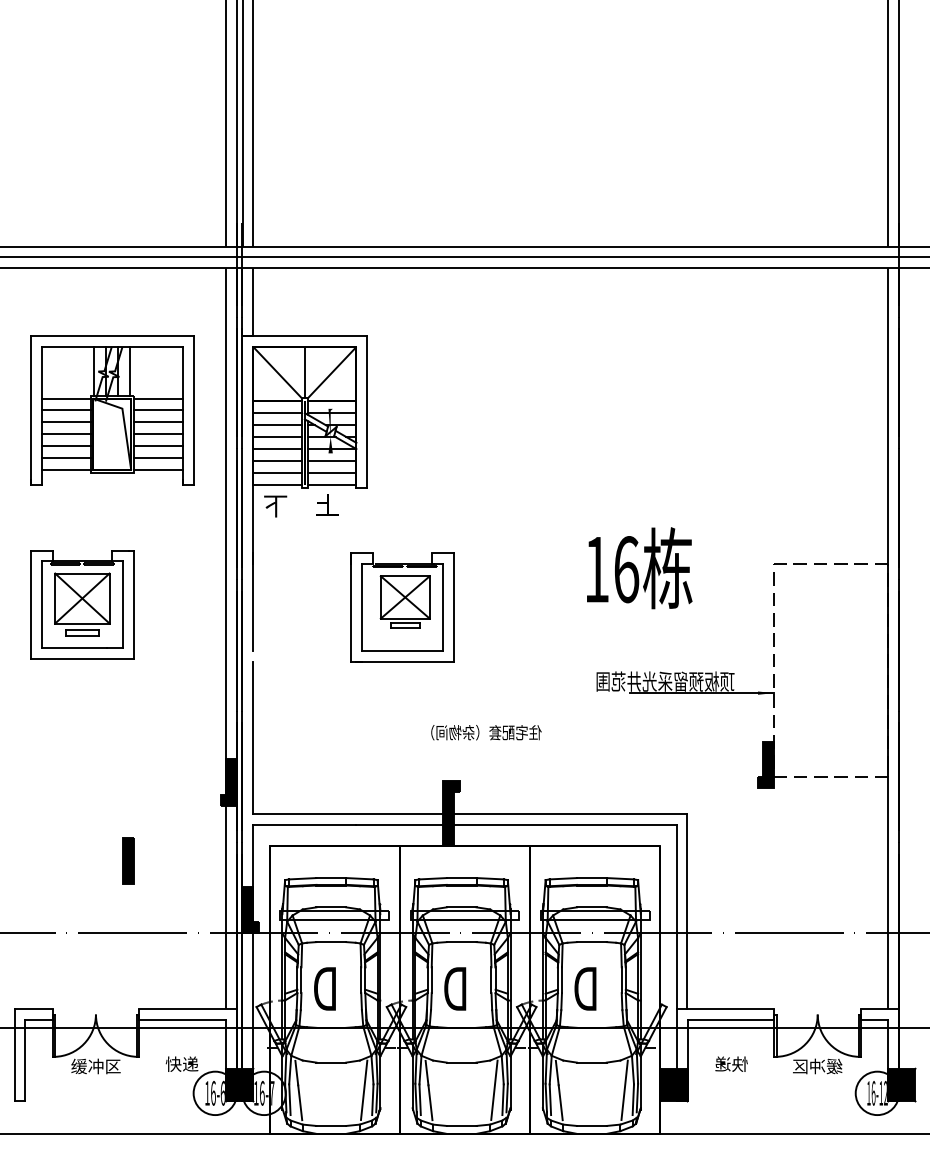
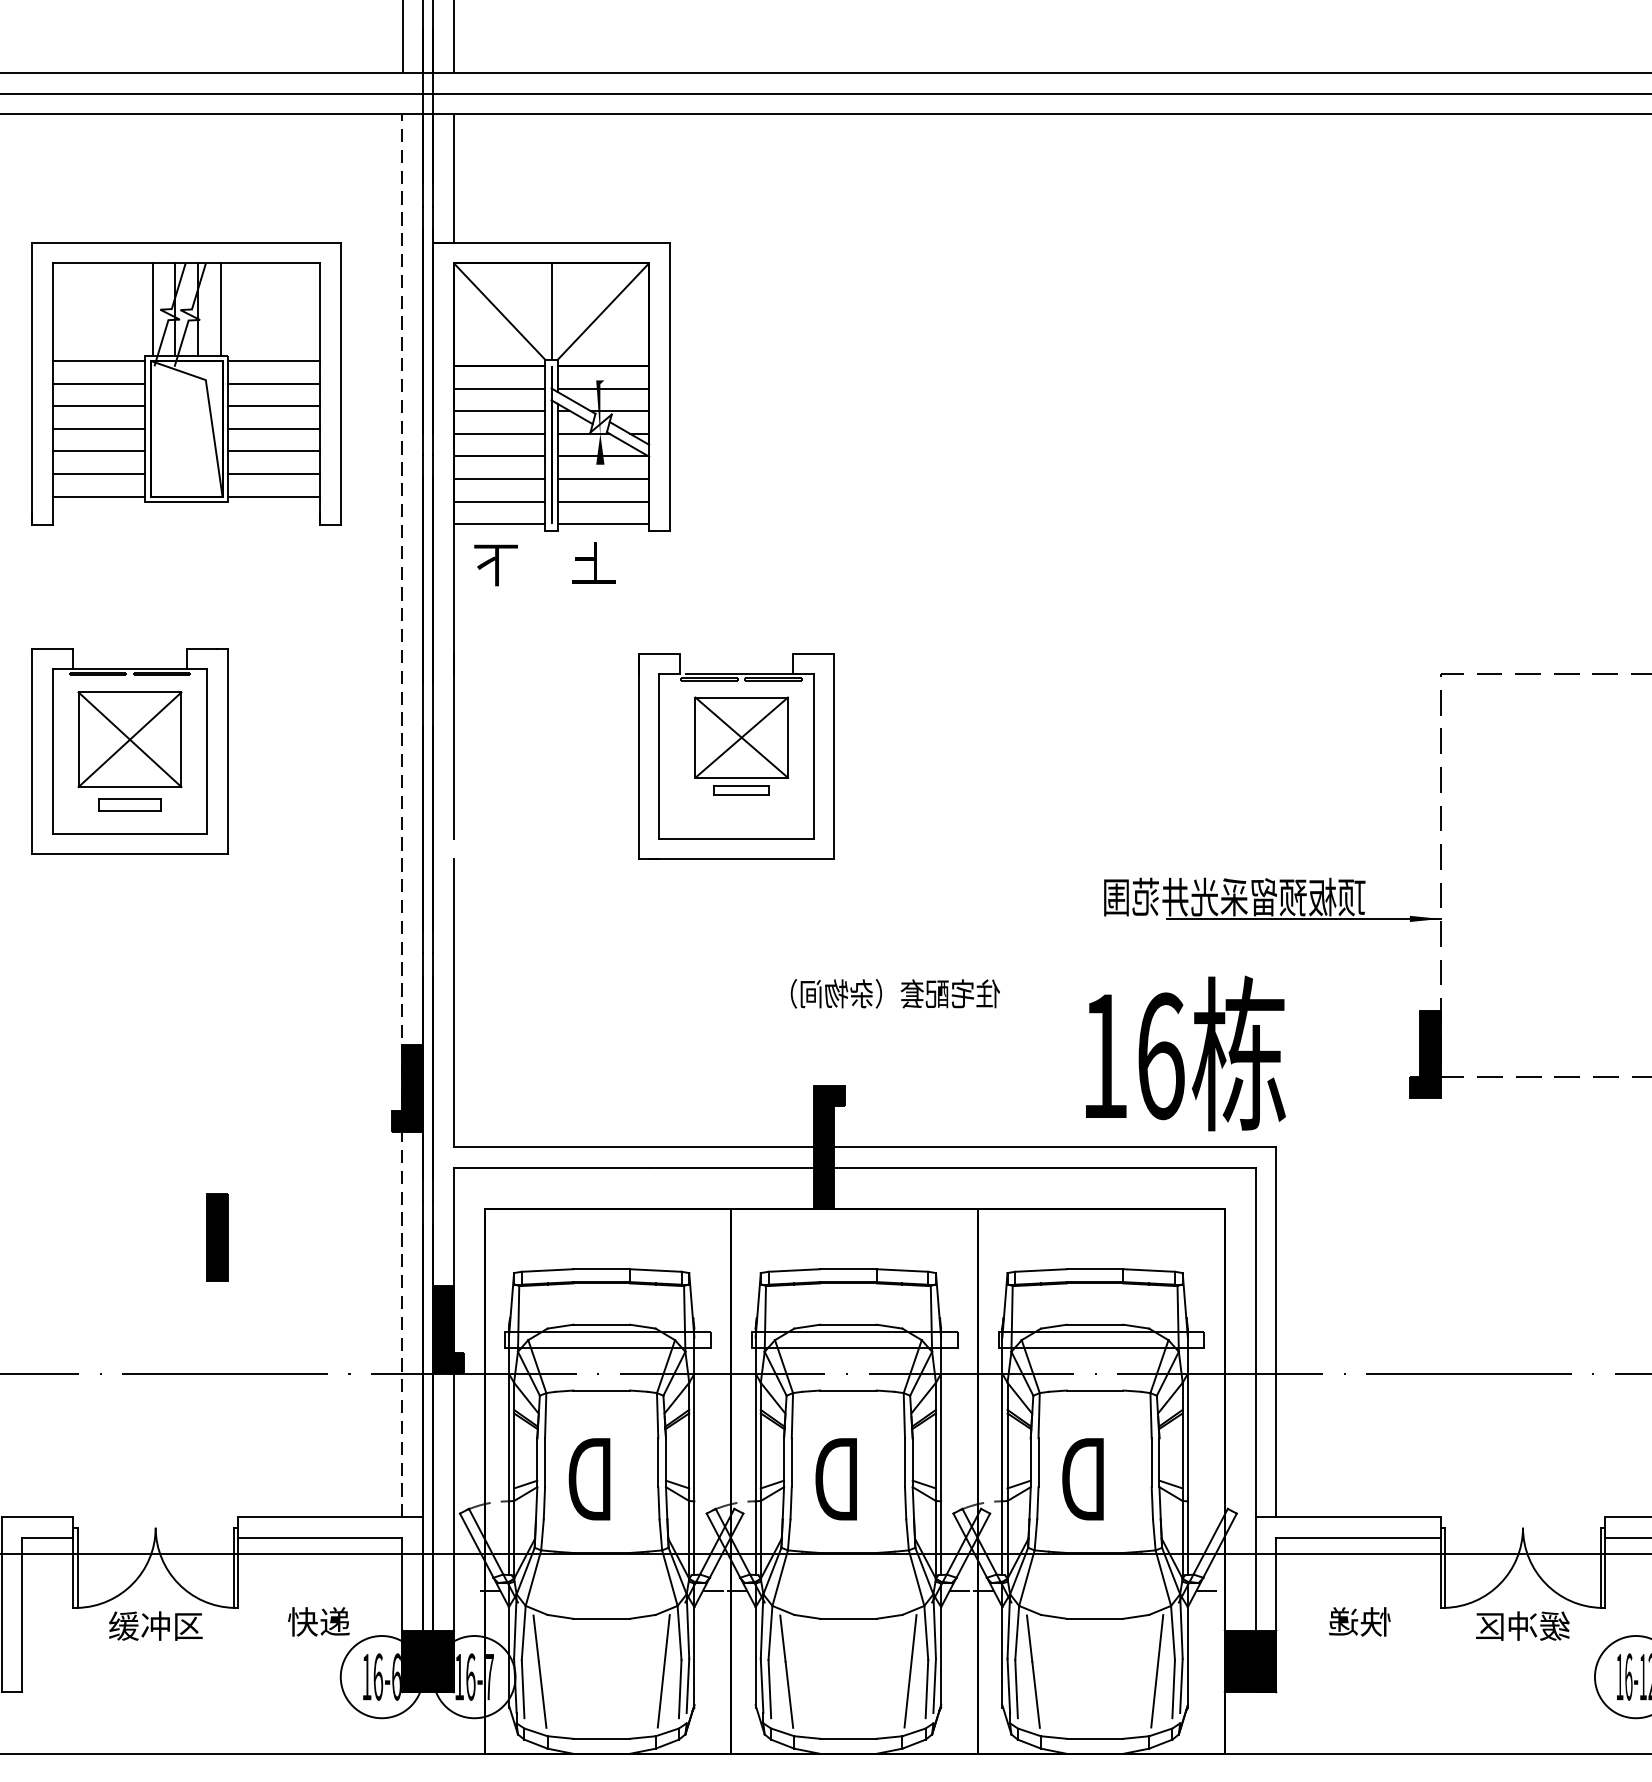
text: (639, 568) -> (1185, 1054), moved
line: (226, 638) -> (403, 815), solid -> dashed

